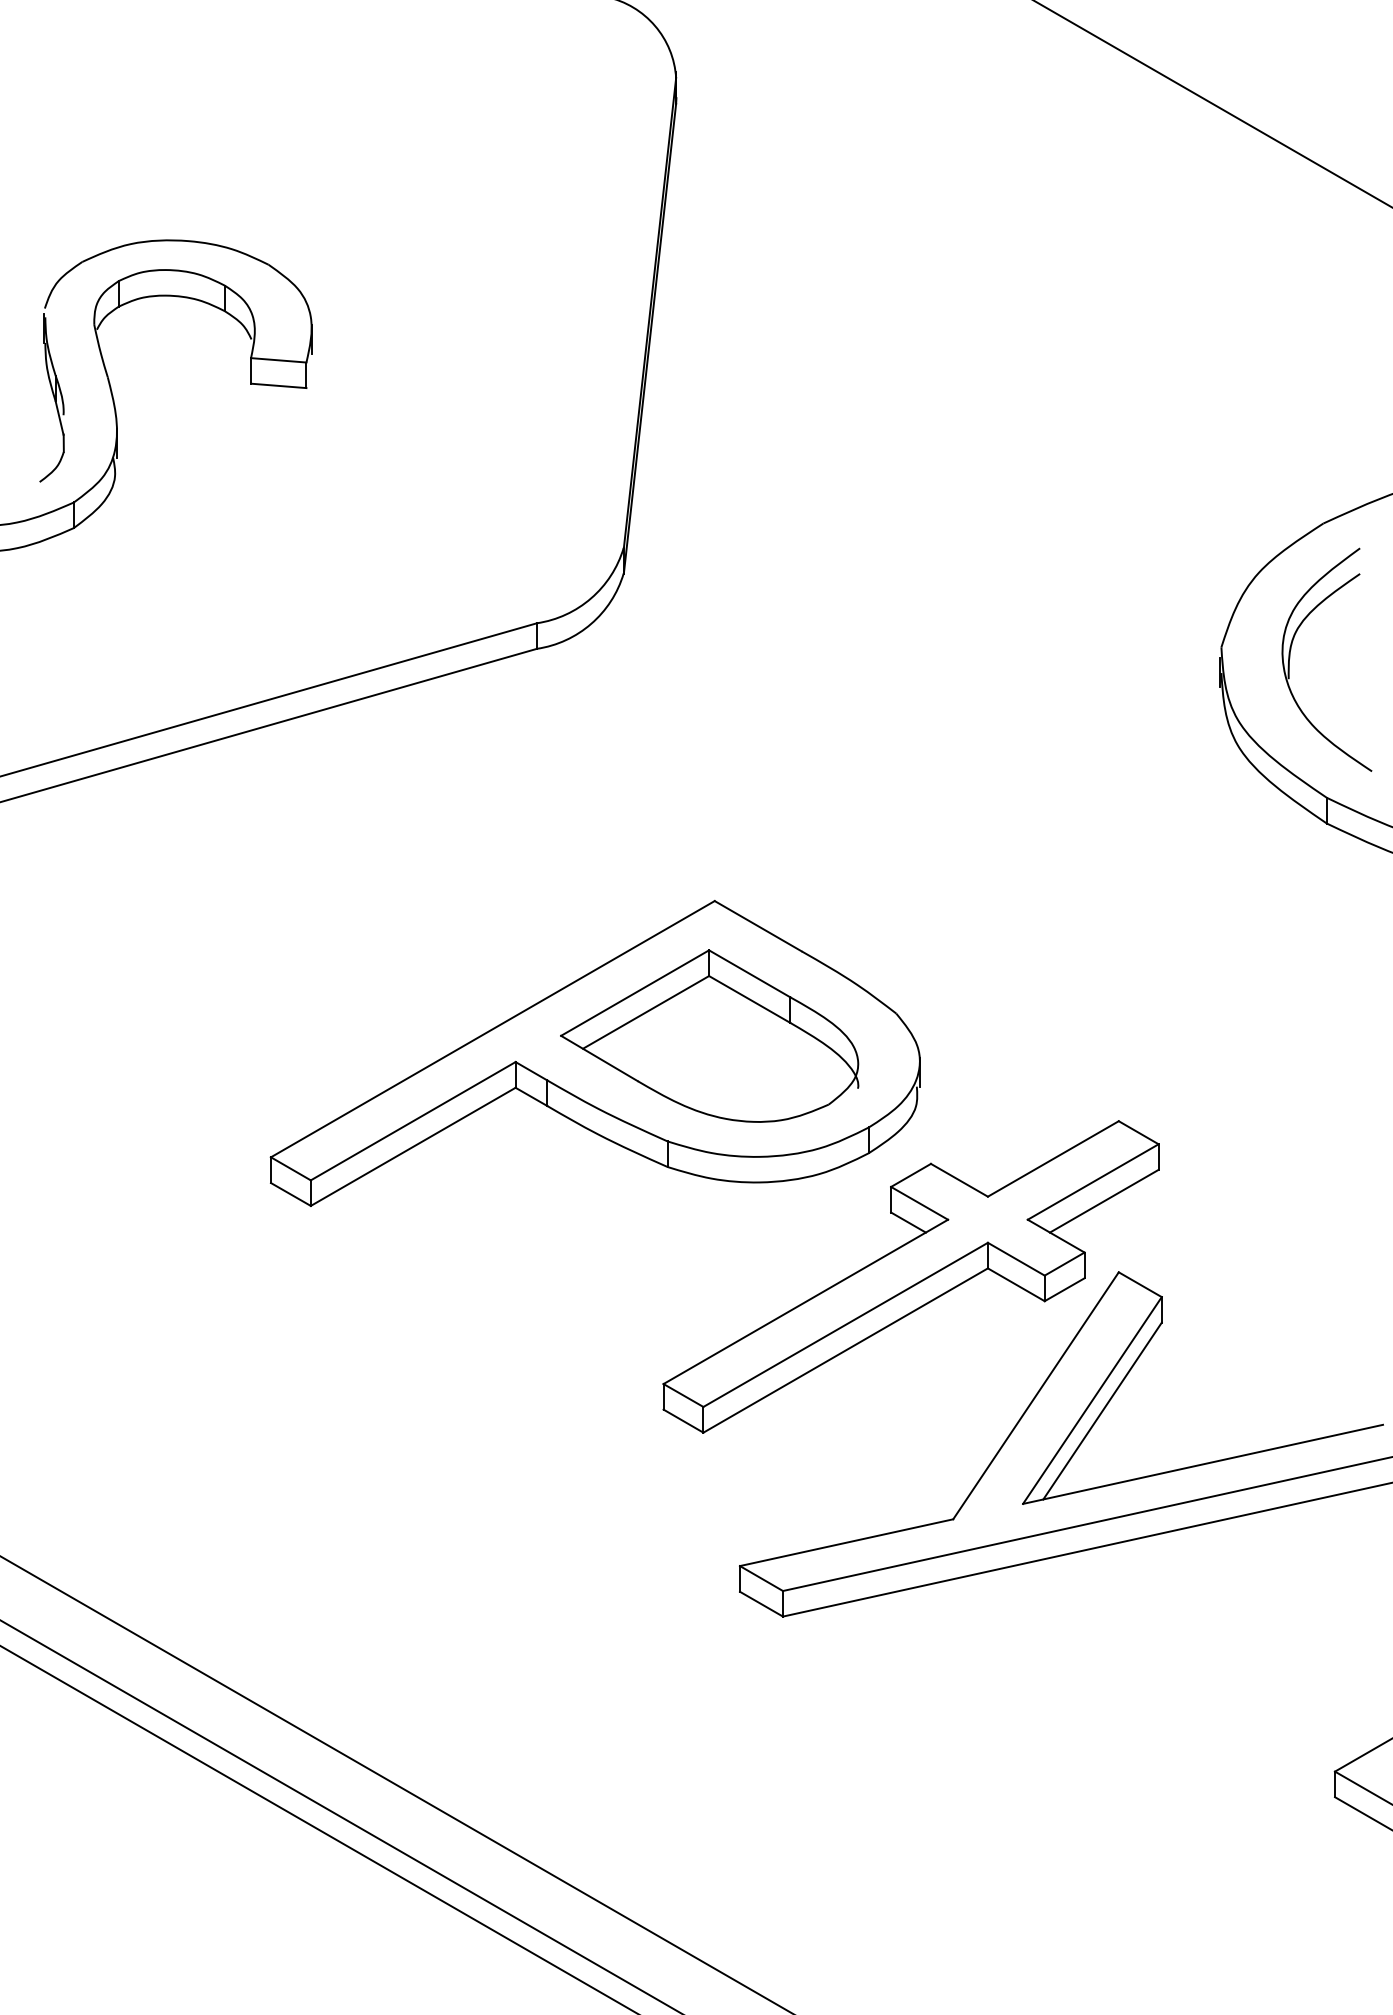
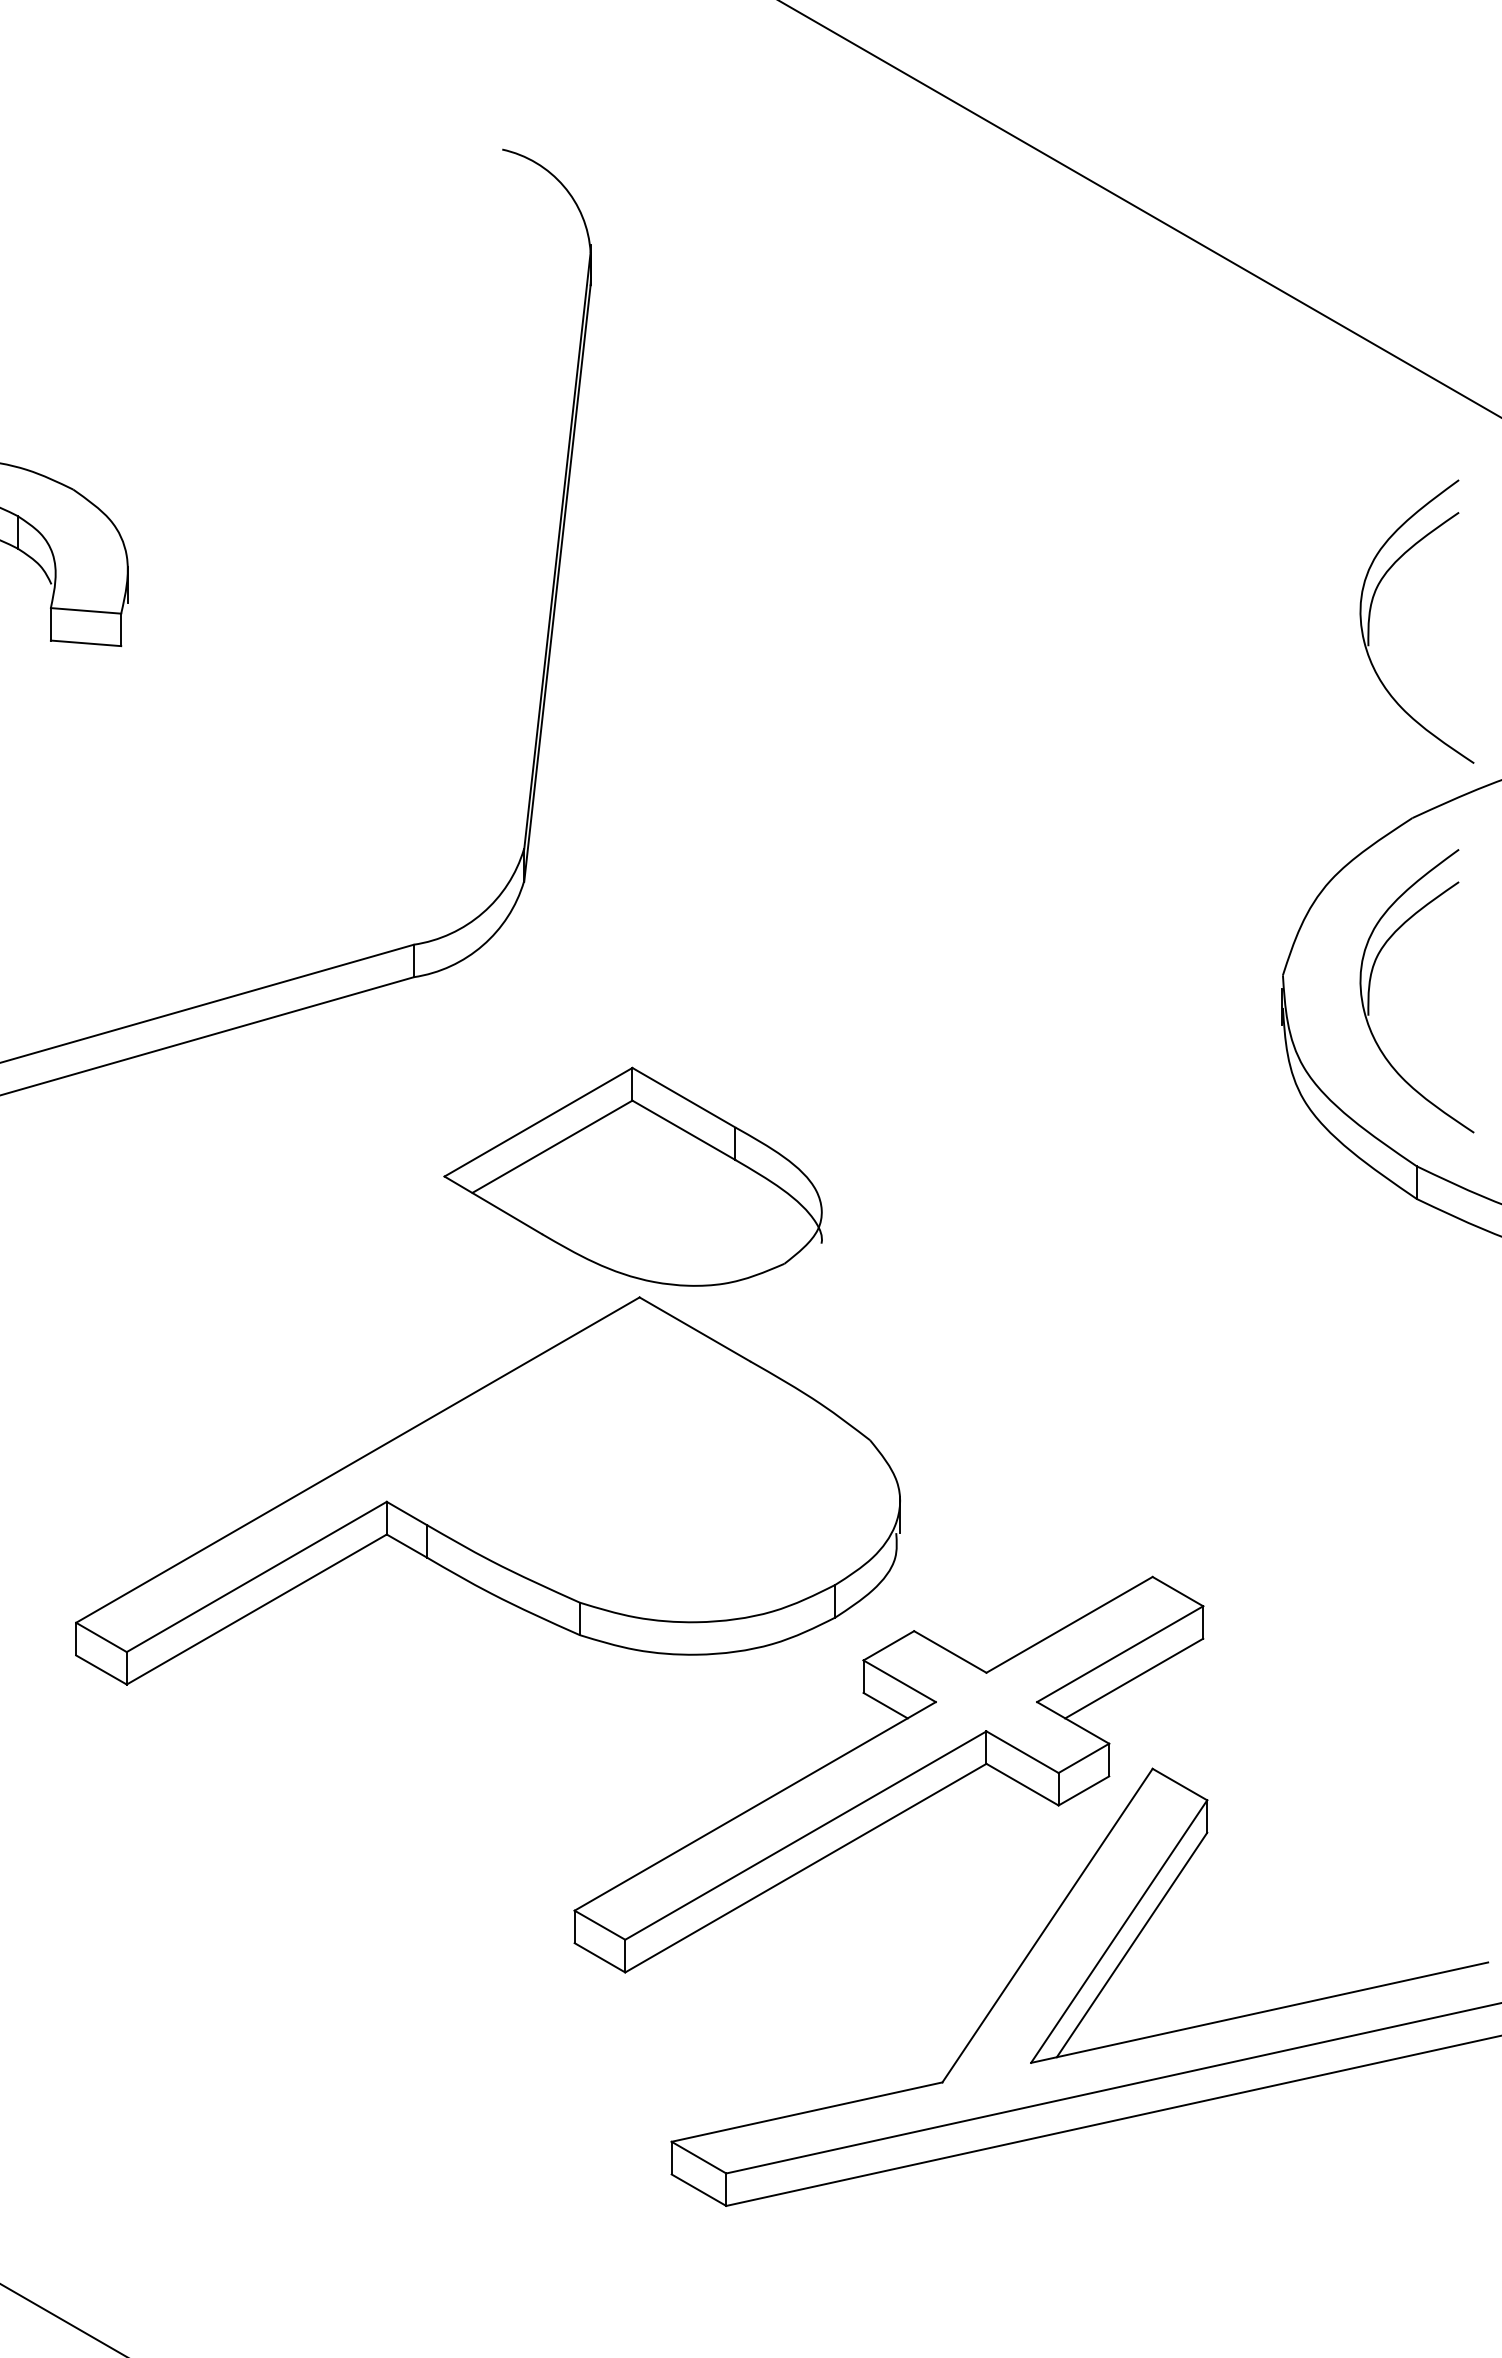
part: (1290, 367) -> (1370, 619), added
part: (709, 1035) -> (632, 1176), moved

